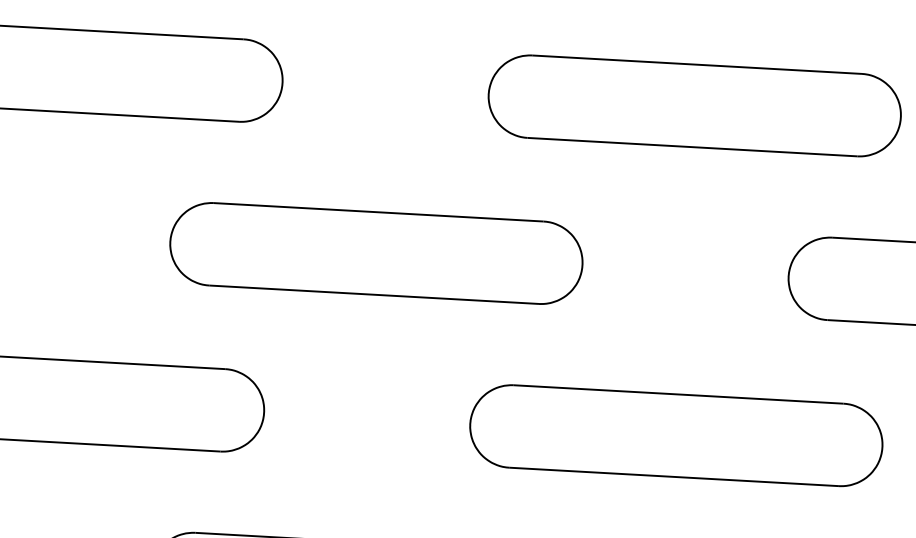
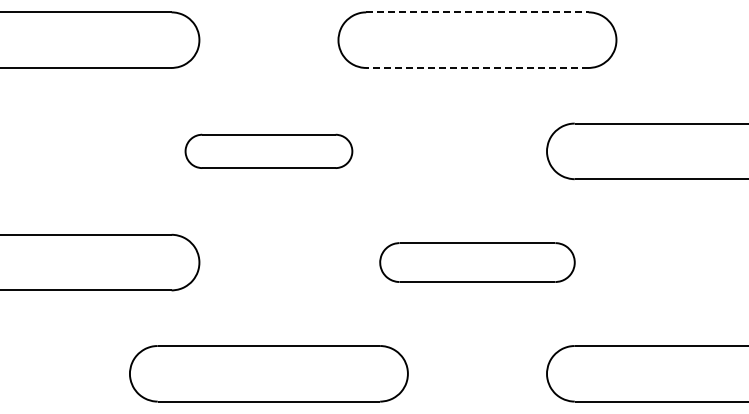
line: (697, 64) -> (477, 12), solid -> dashed
line: (691, 146) -> (476, 67), solid -> dashed
part: (375, 253) -> (268, 151), size x0.6
part: (676, 435) -> (477, 262), size x0.7

